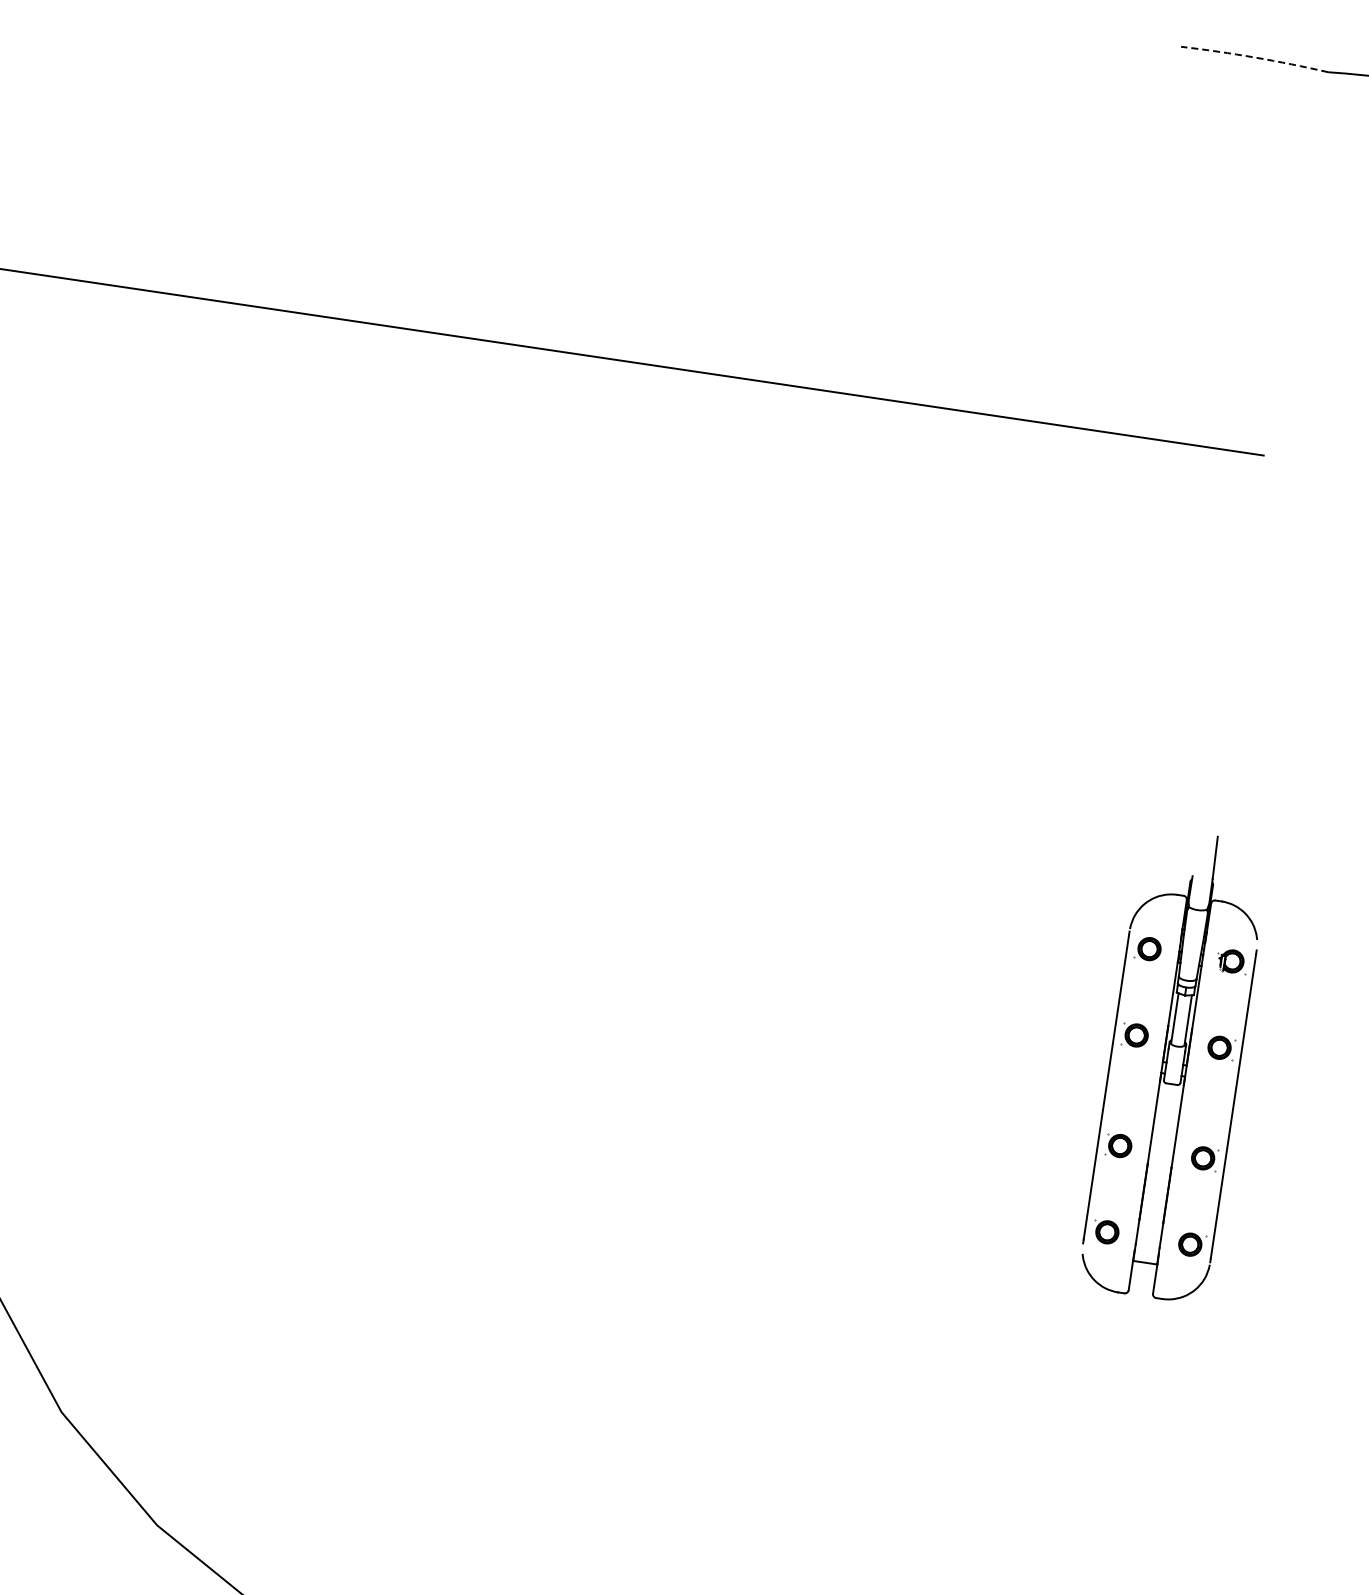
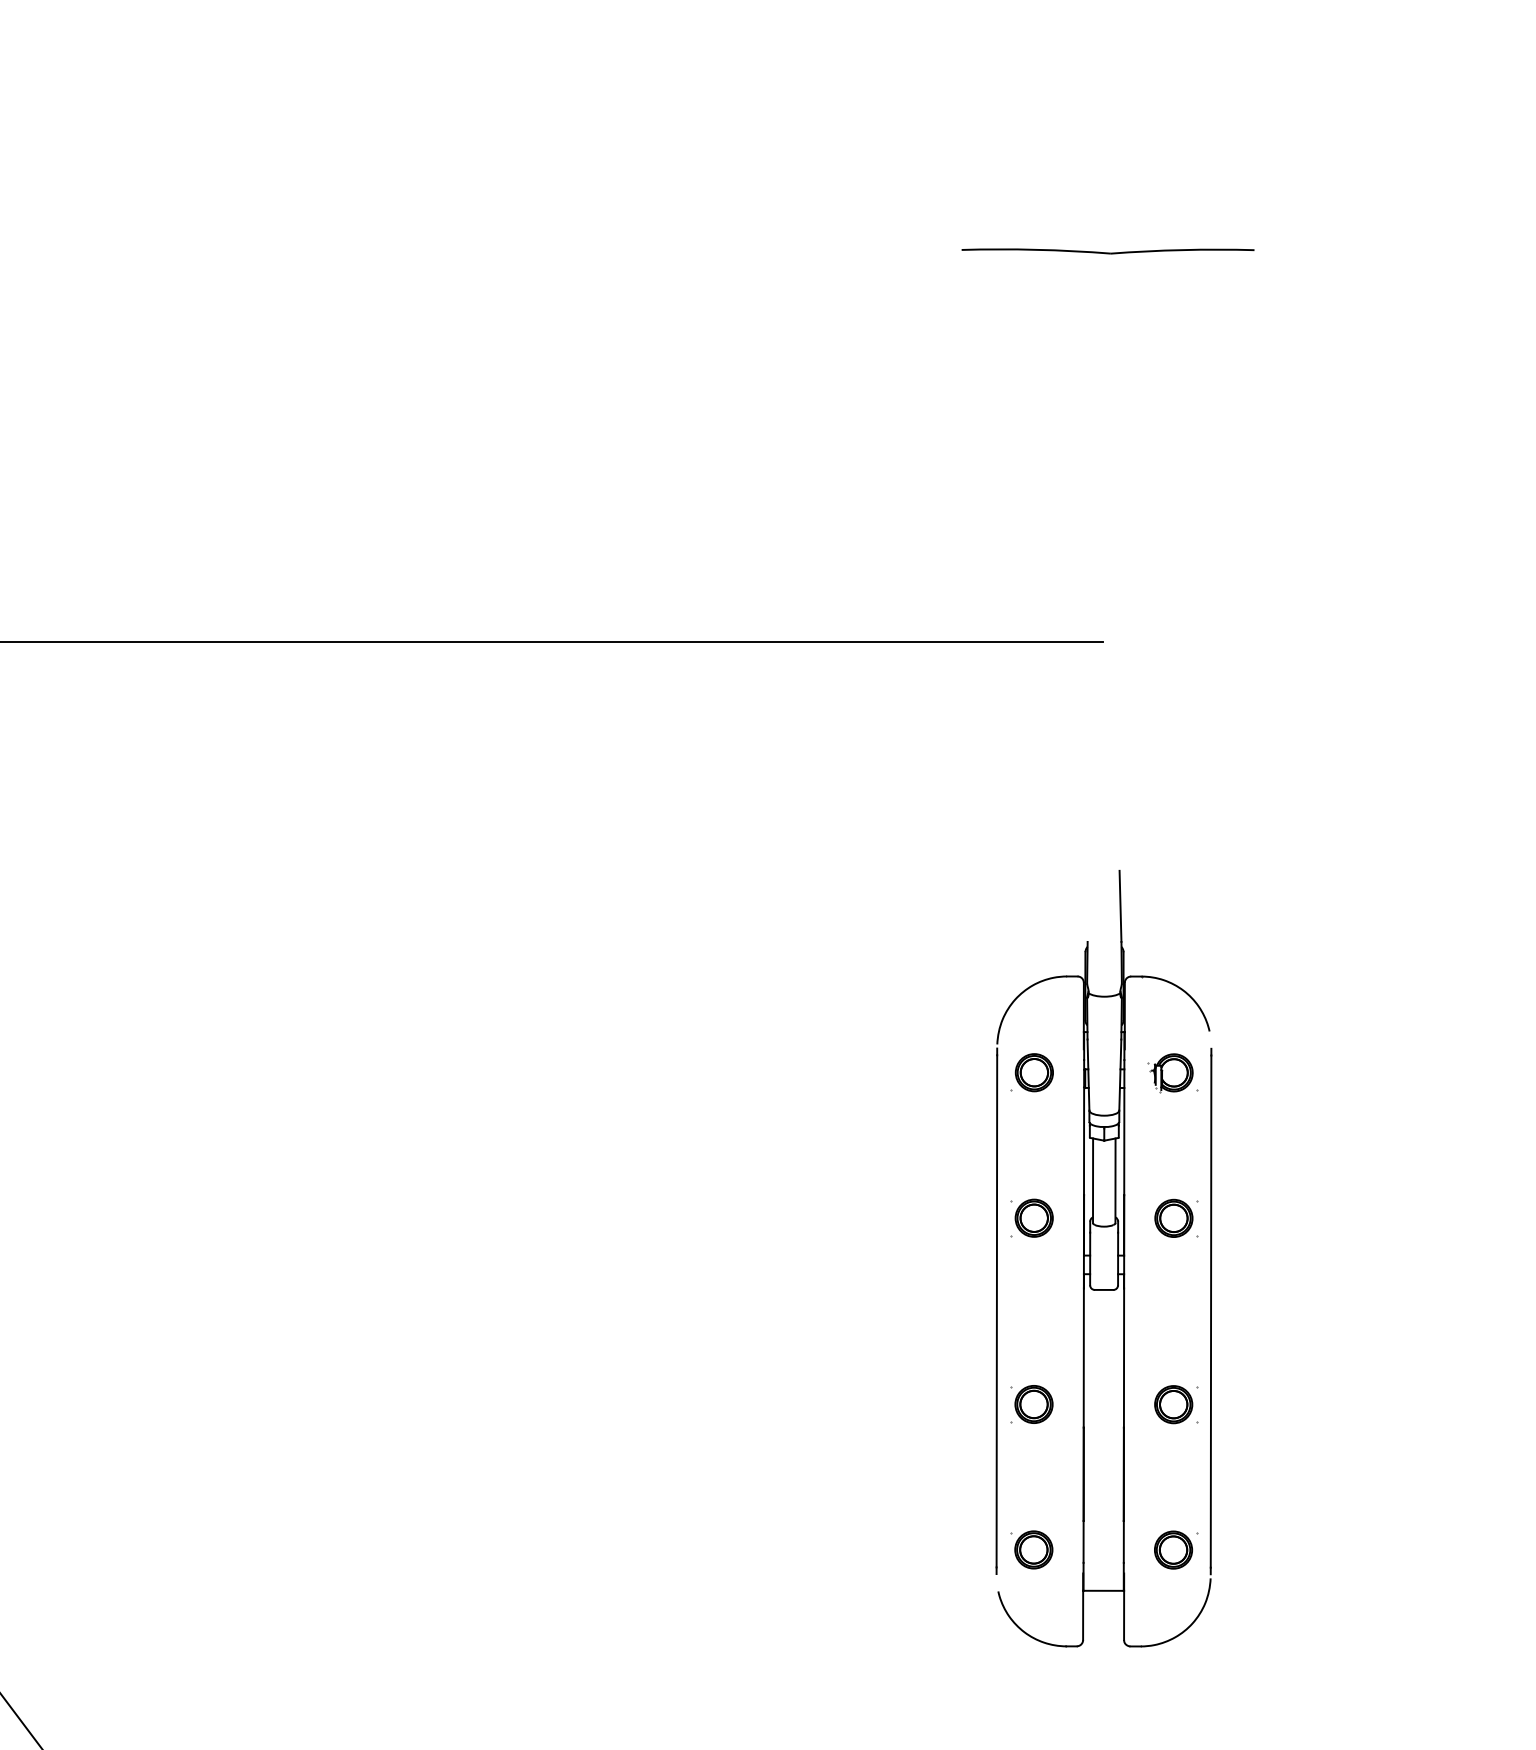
arc: (1255, 57) -> (1036, 249), dashed -> solid
part: (1174, 1065) -> (1103, 1258), size x1.67

